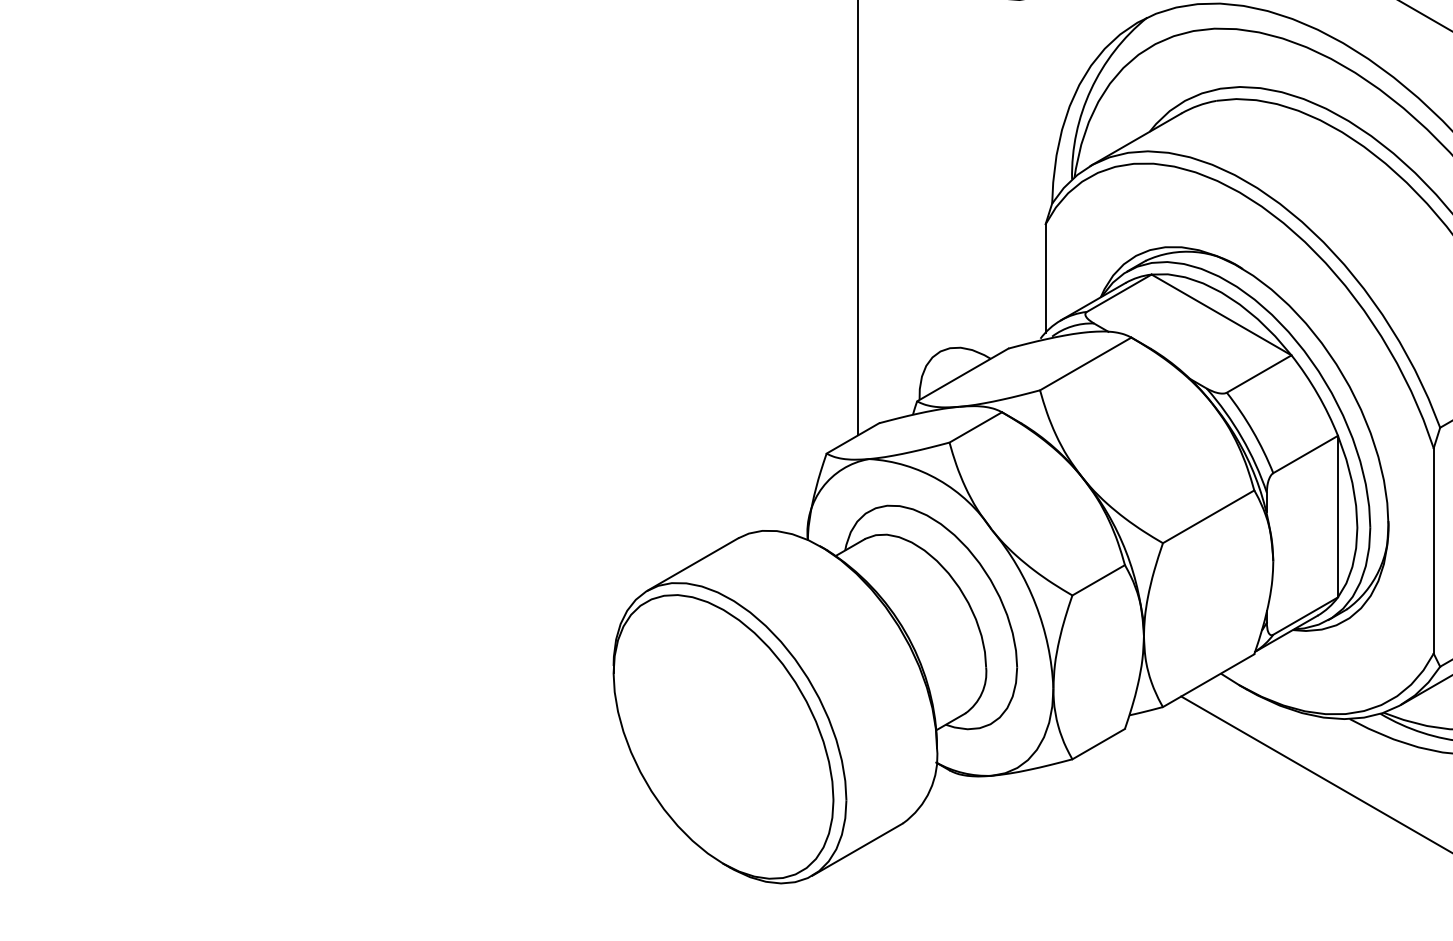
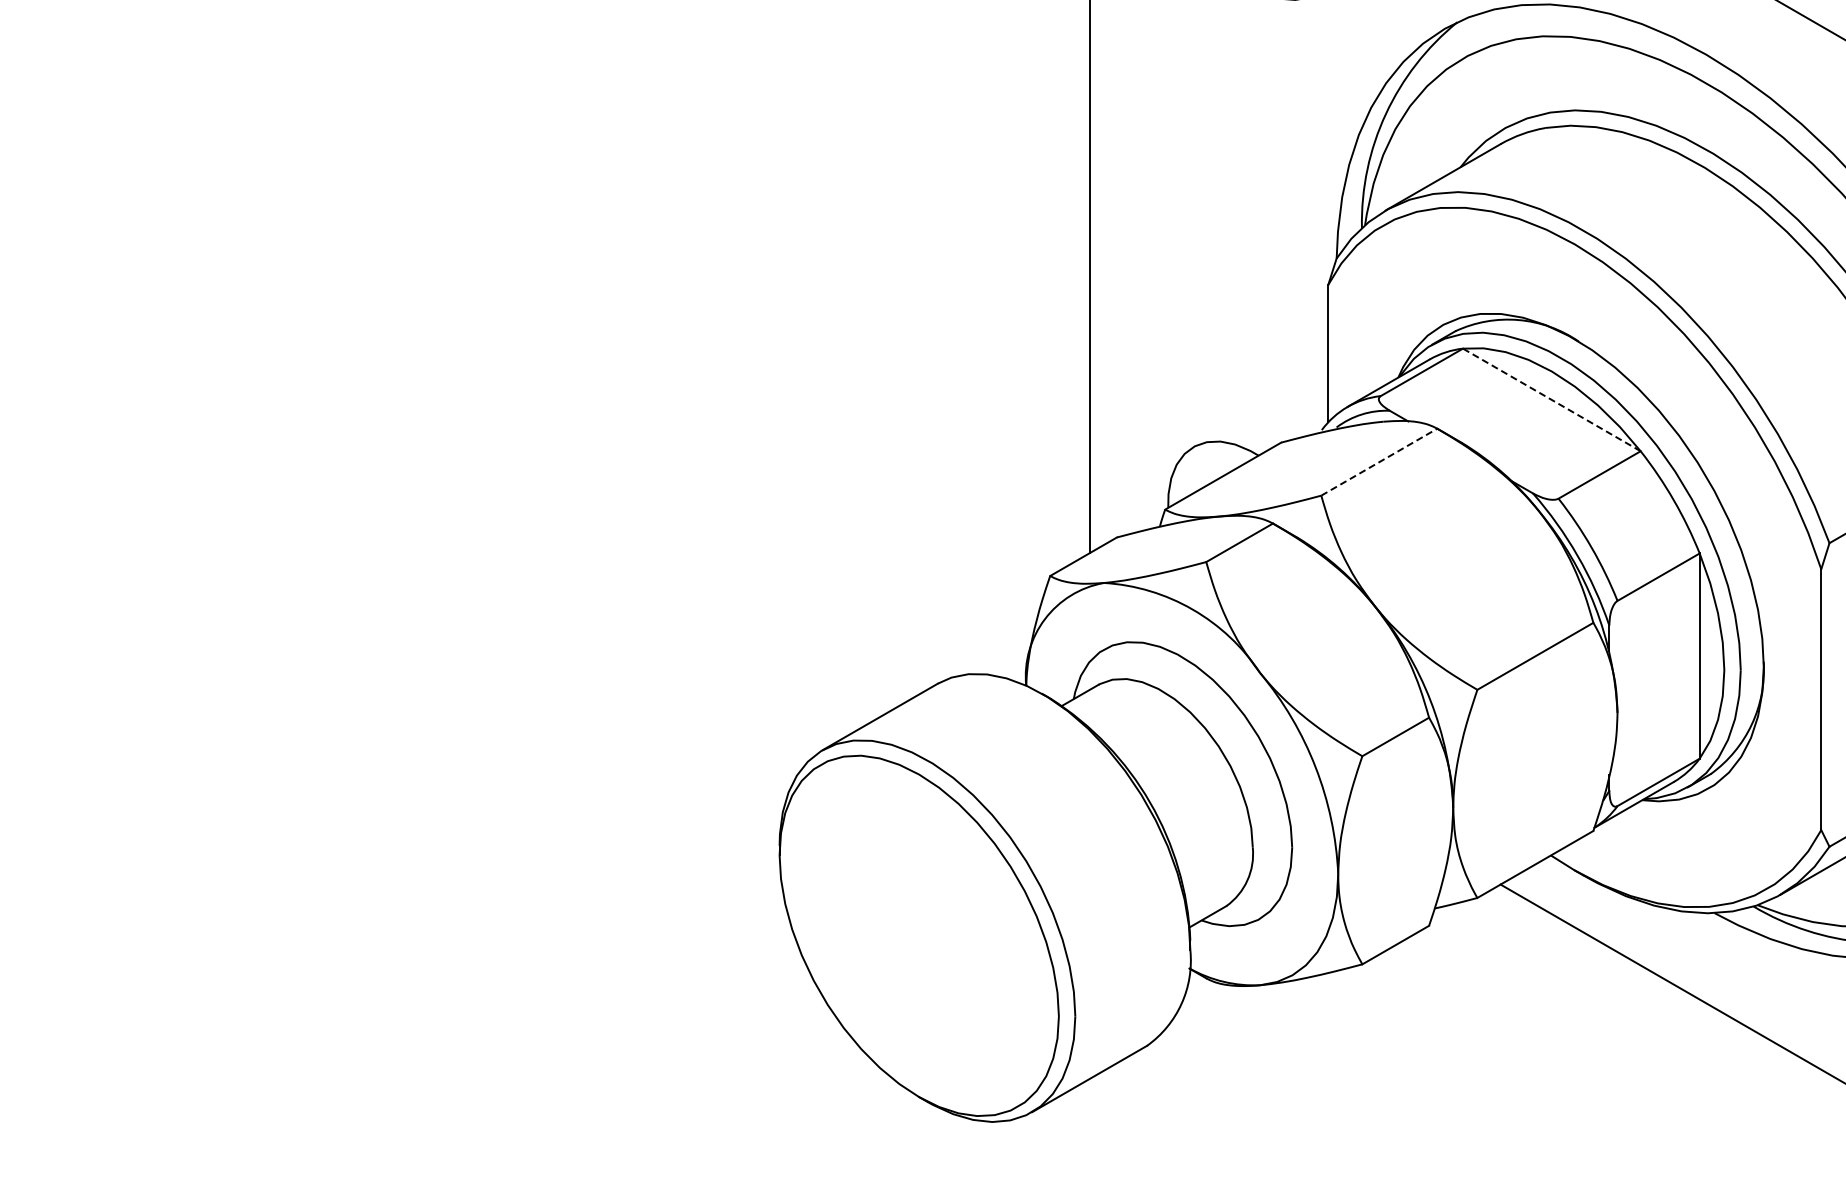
line: (1221, 314) -> (1551, 399), solid -> dashed
line: (1085, 364) -> (1379, 462), solid -> dashed

